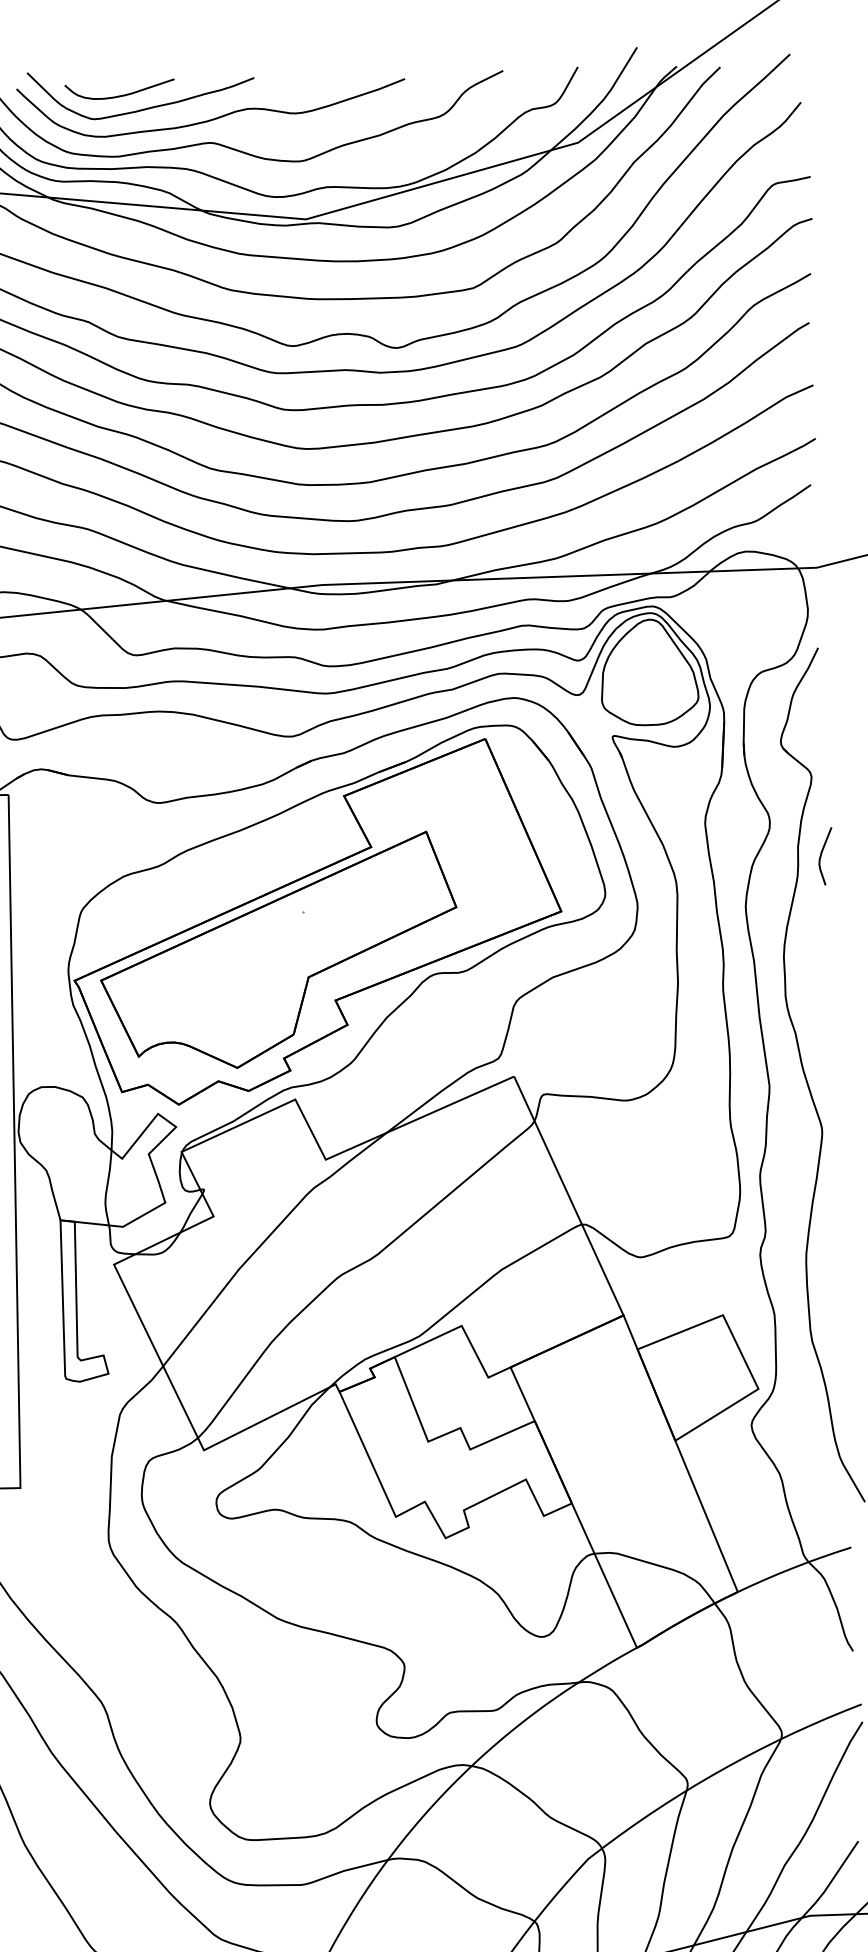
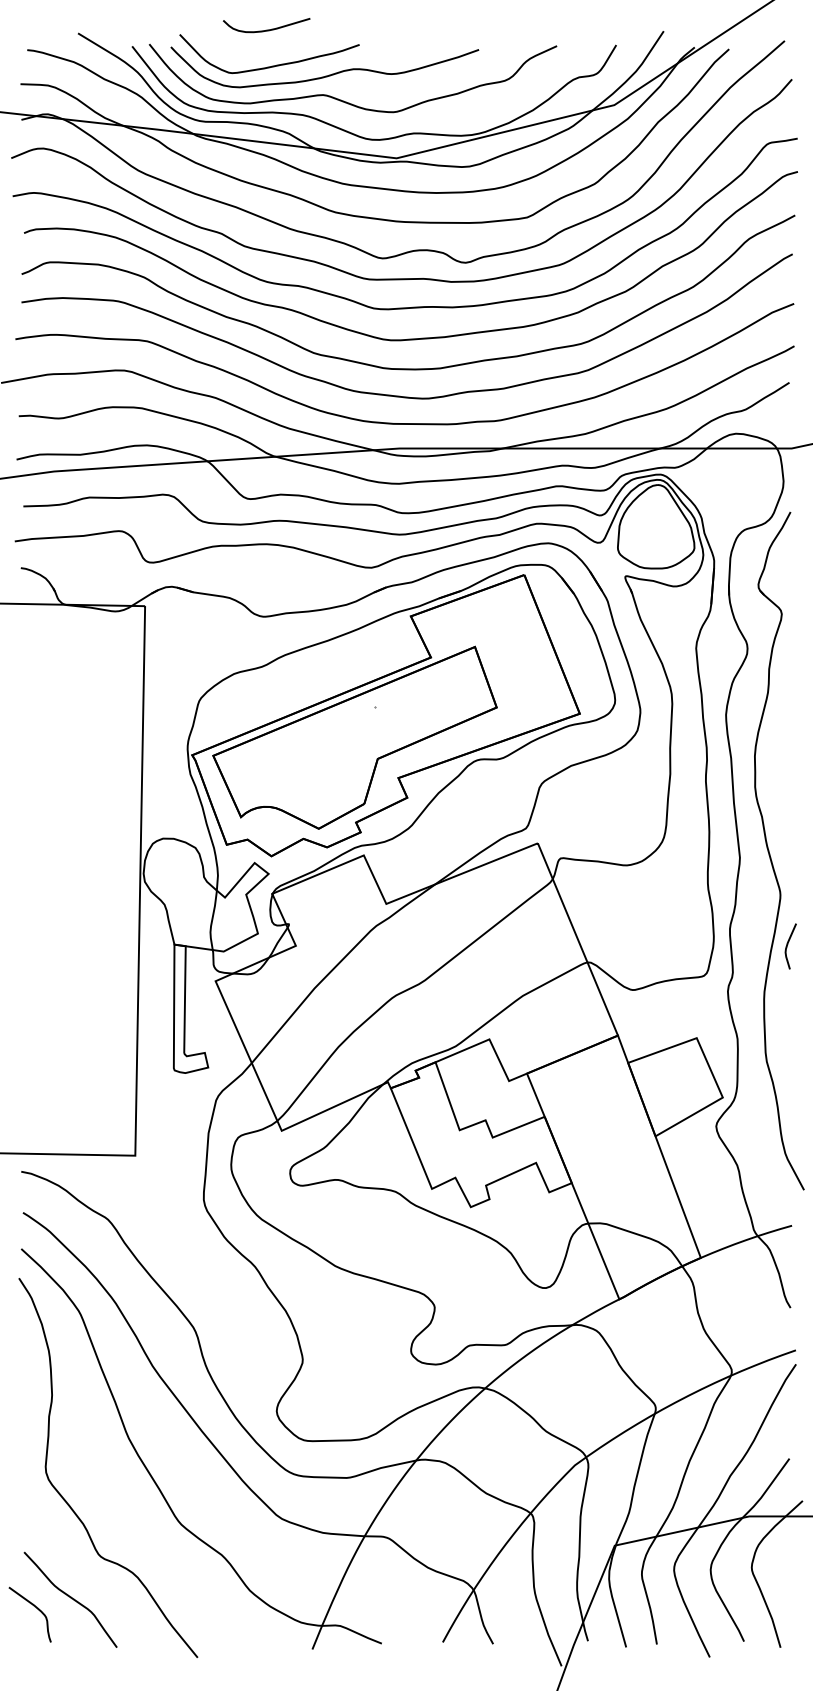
curve: (119, 94) -> (266, 29), moved
curve: (822, 854) -> (788, 944), moved

